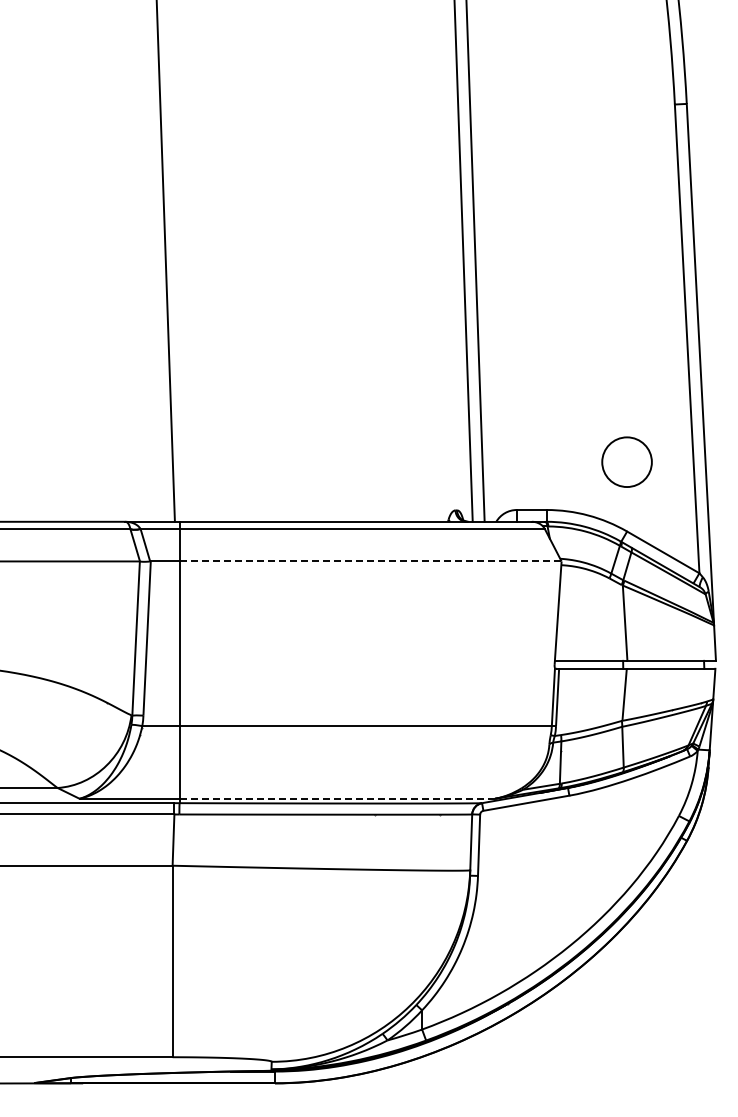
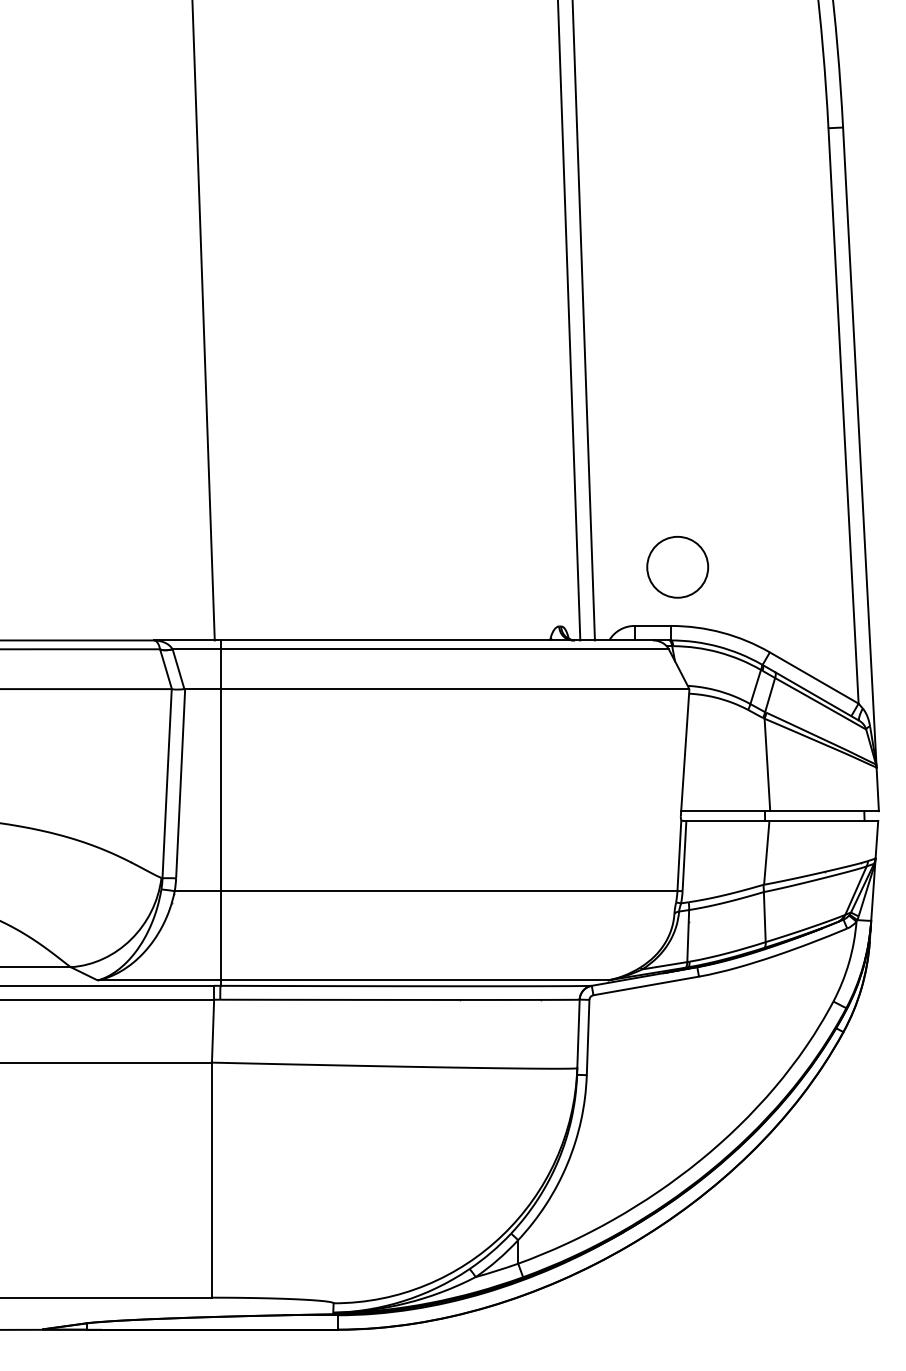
circle: (626, 461) -> (677, 566), moved
line: (371, 561) -> (456, 689), dashed -> solid
line: (337, 798) -> (414, 980), dashed -> solid

